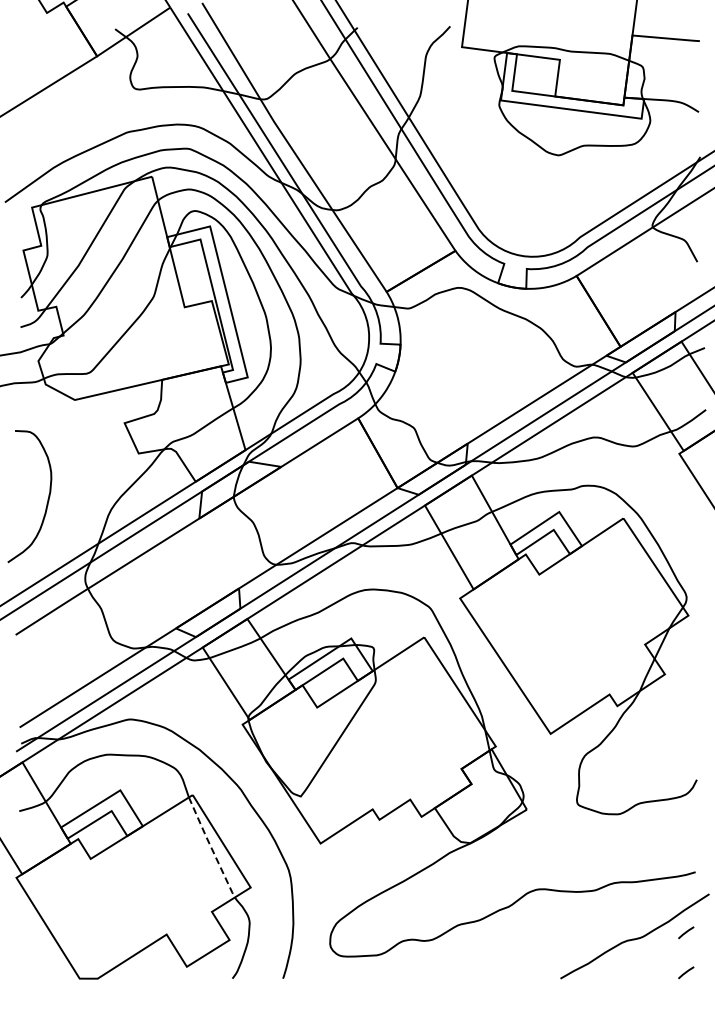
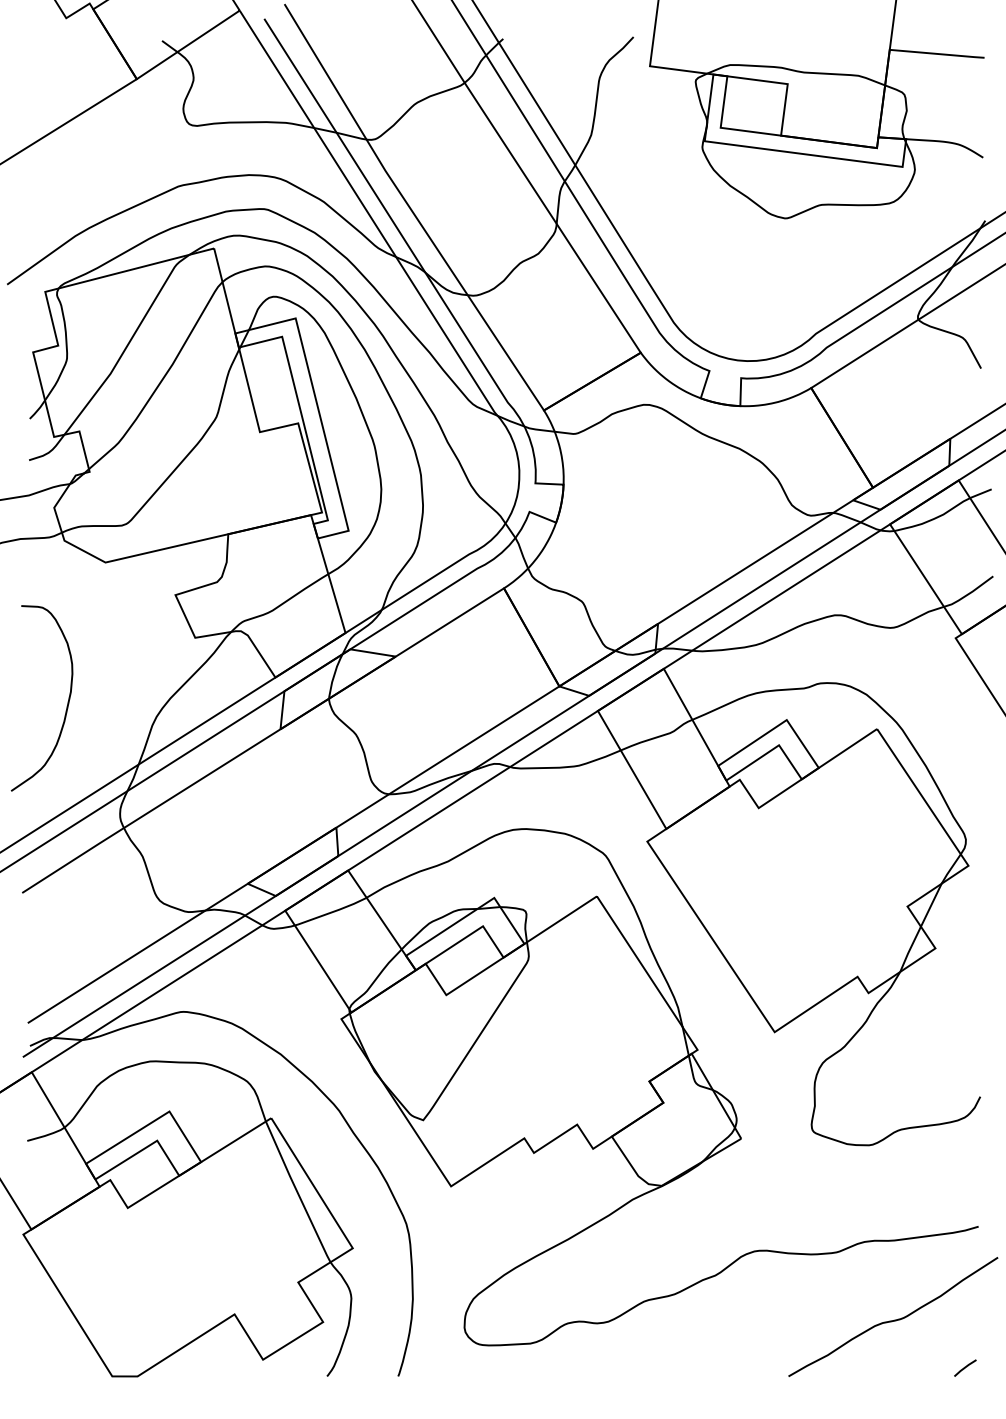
line: (211, 847) -> (297, 1191), dashed -> solid
line: (686, 932) -> (965, 1311), removed

